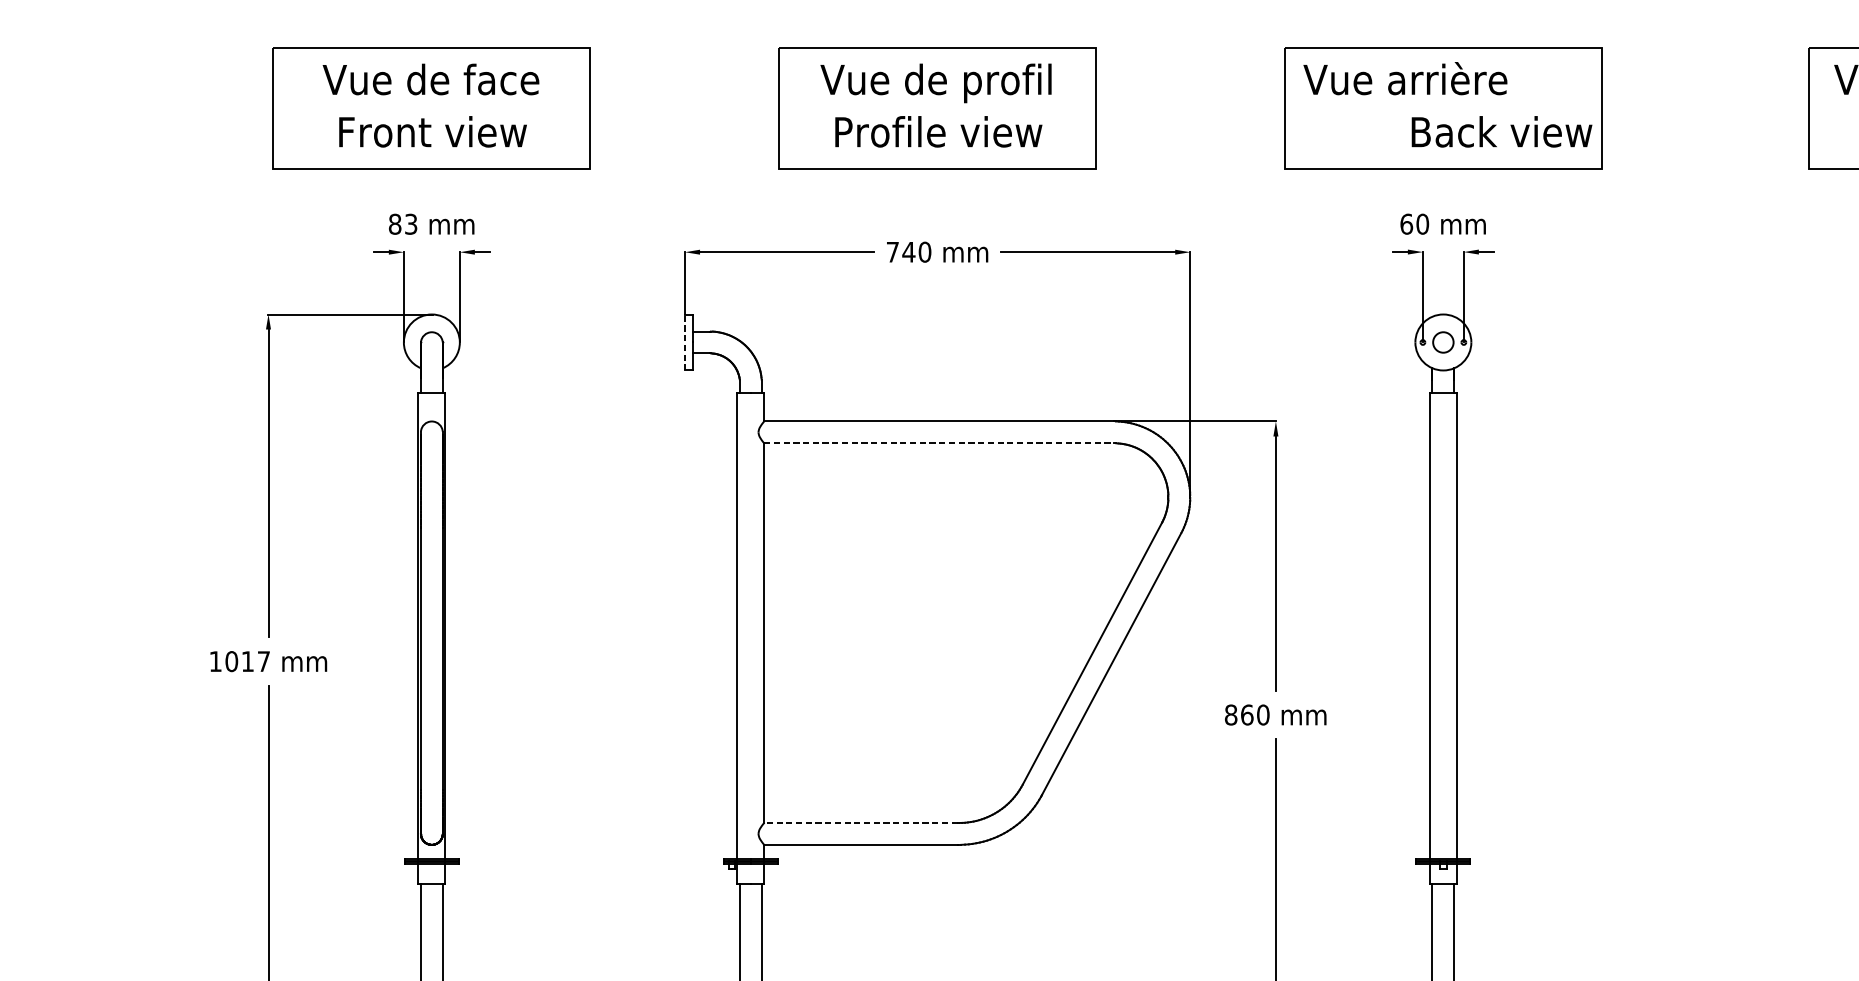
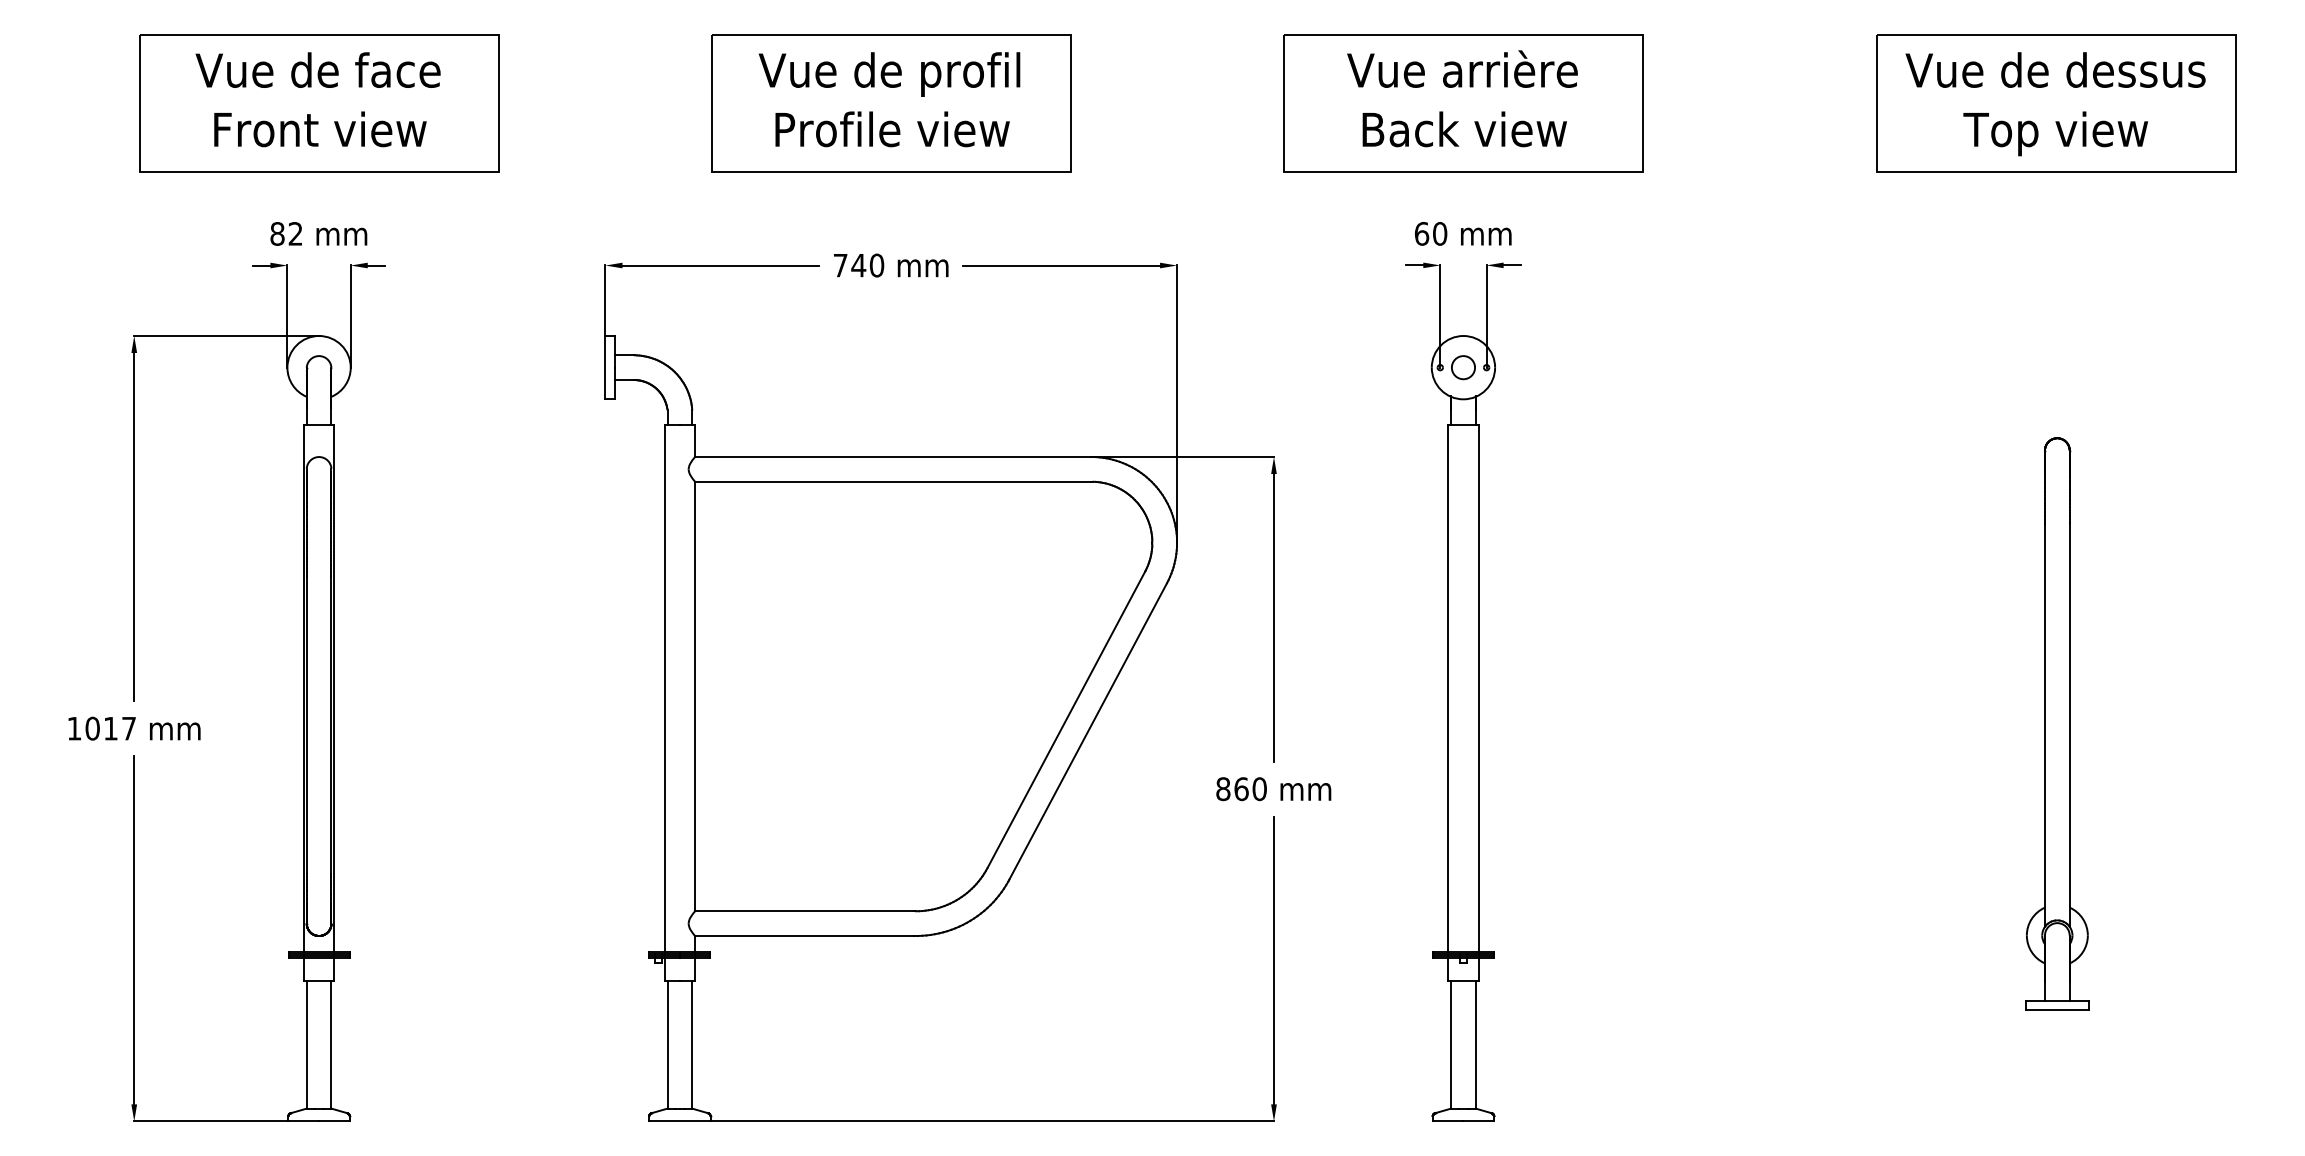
text: (1405, 78) -> (1462, 68), moved
text: (1501, 131) -> (1464, 129), moved
text: (411, 223) -> (295, 233), 83 -> 82
line: (685, 342) -> (605, 367), dashed -> solid
line: (938, 443) -> (892, 481), dashed -> solid
line: (860, 823) -> (804, 911), dashed -> solid

